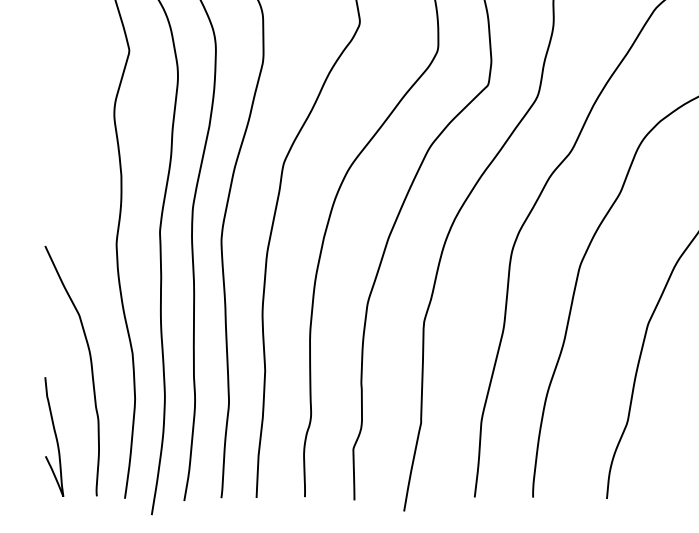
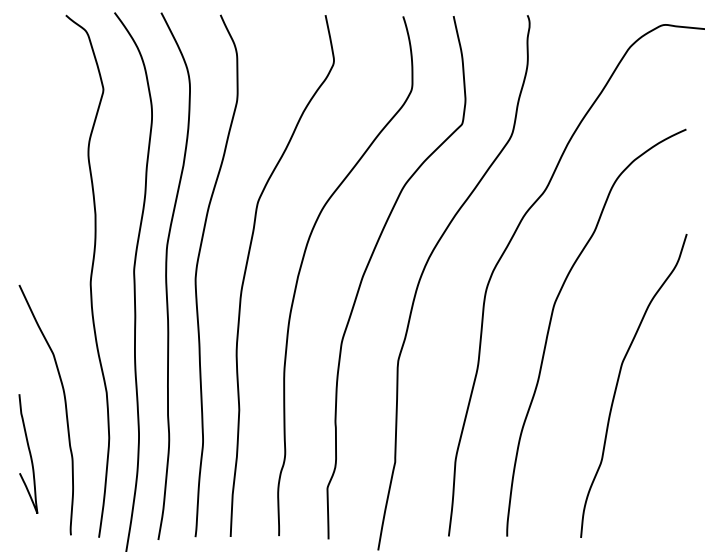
curve: (55, 436) -> (29, 453), moved

